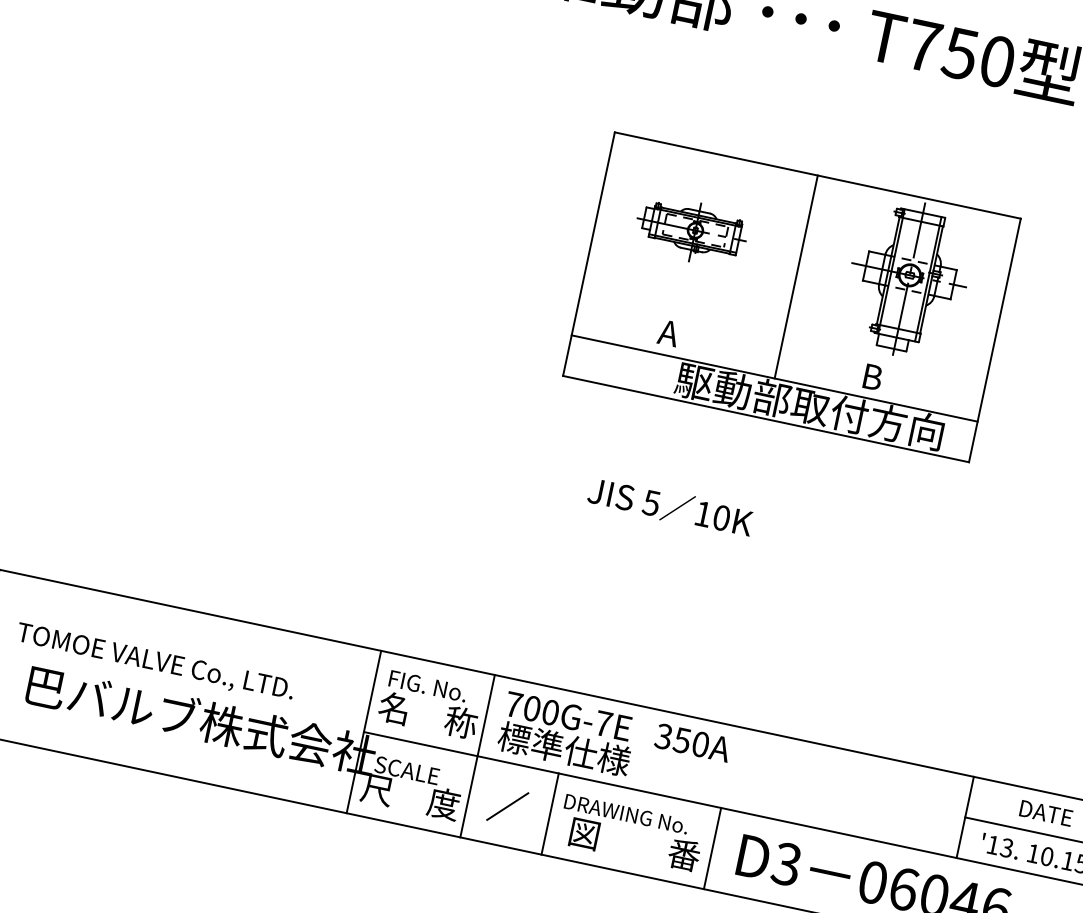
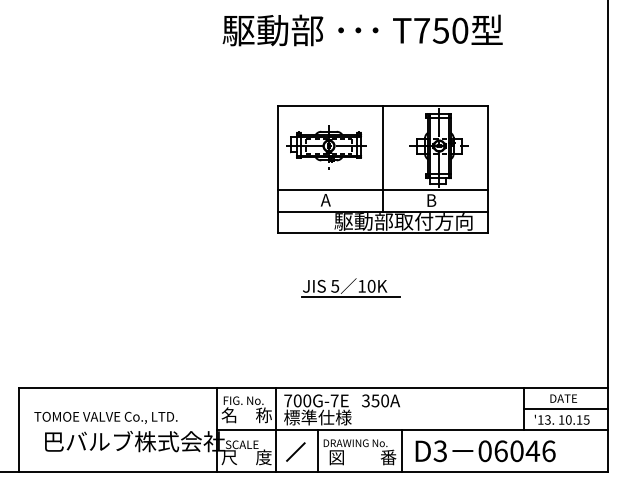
part: (691, 231) -> (326, 147), size x1.43
line: (782, 337) -> (382, 190), added
line: (678, 529) -> (351, 296), added

